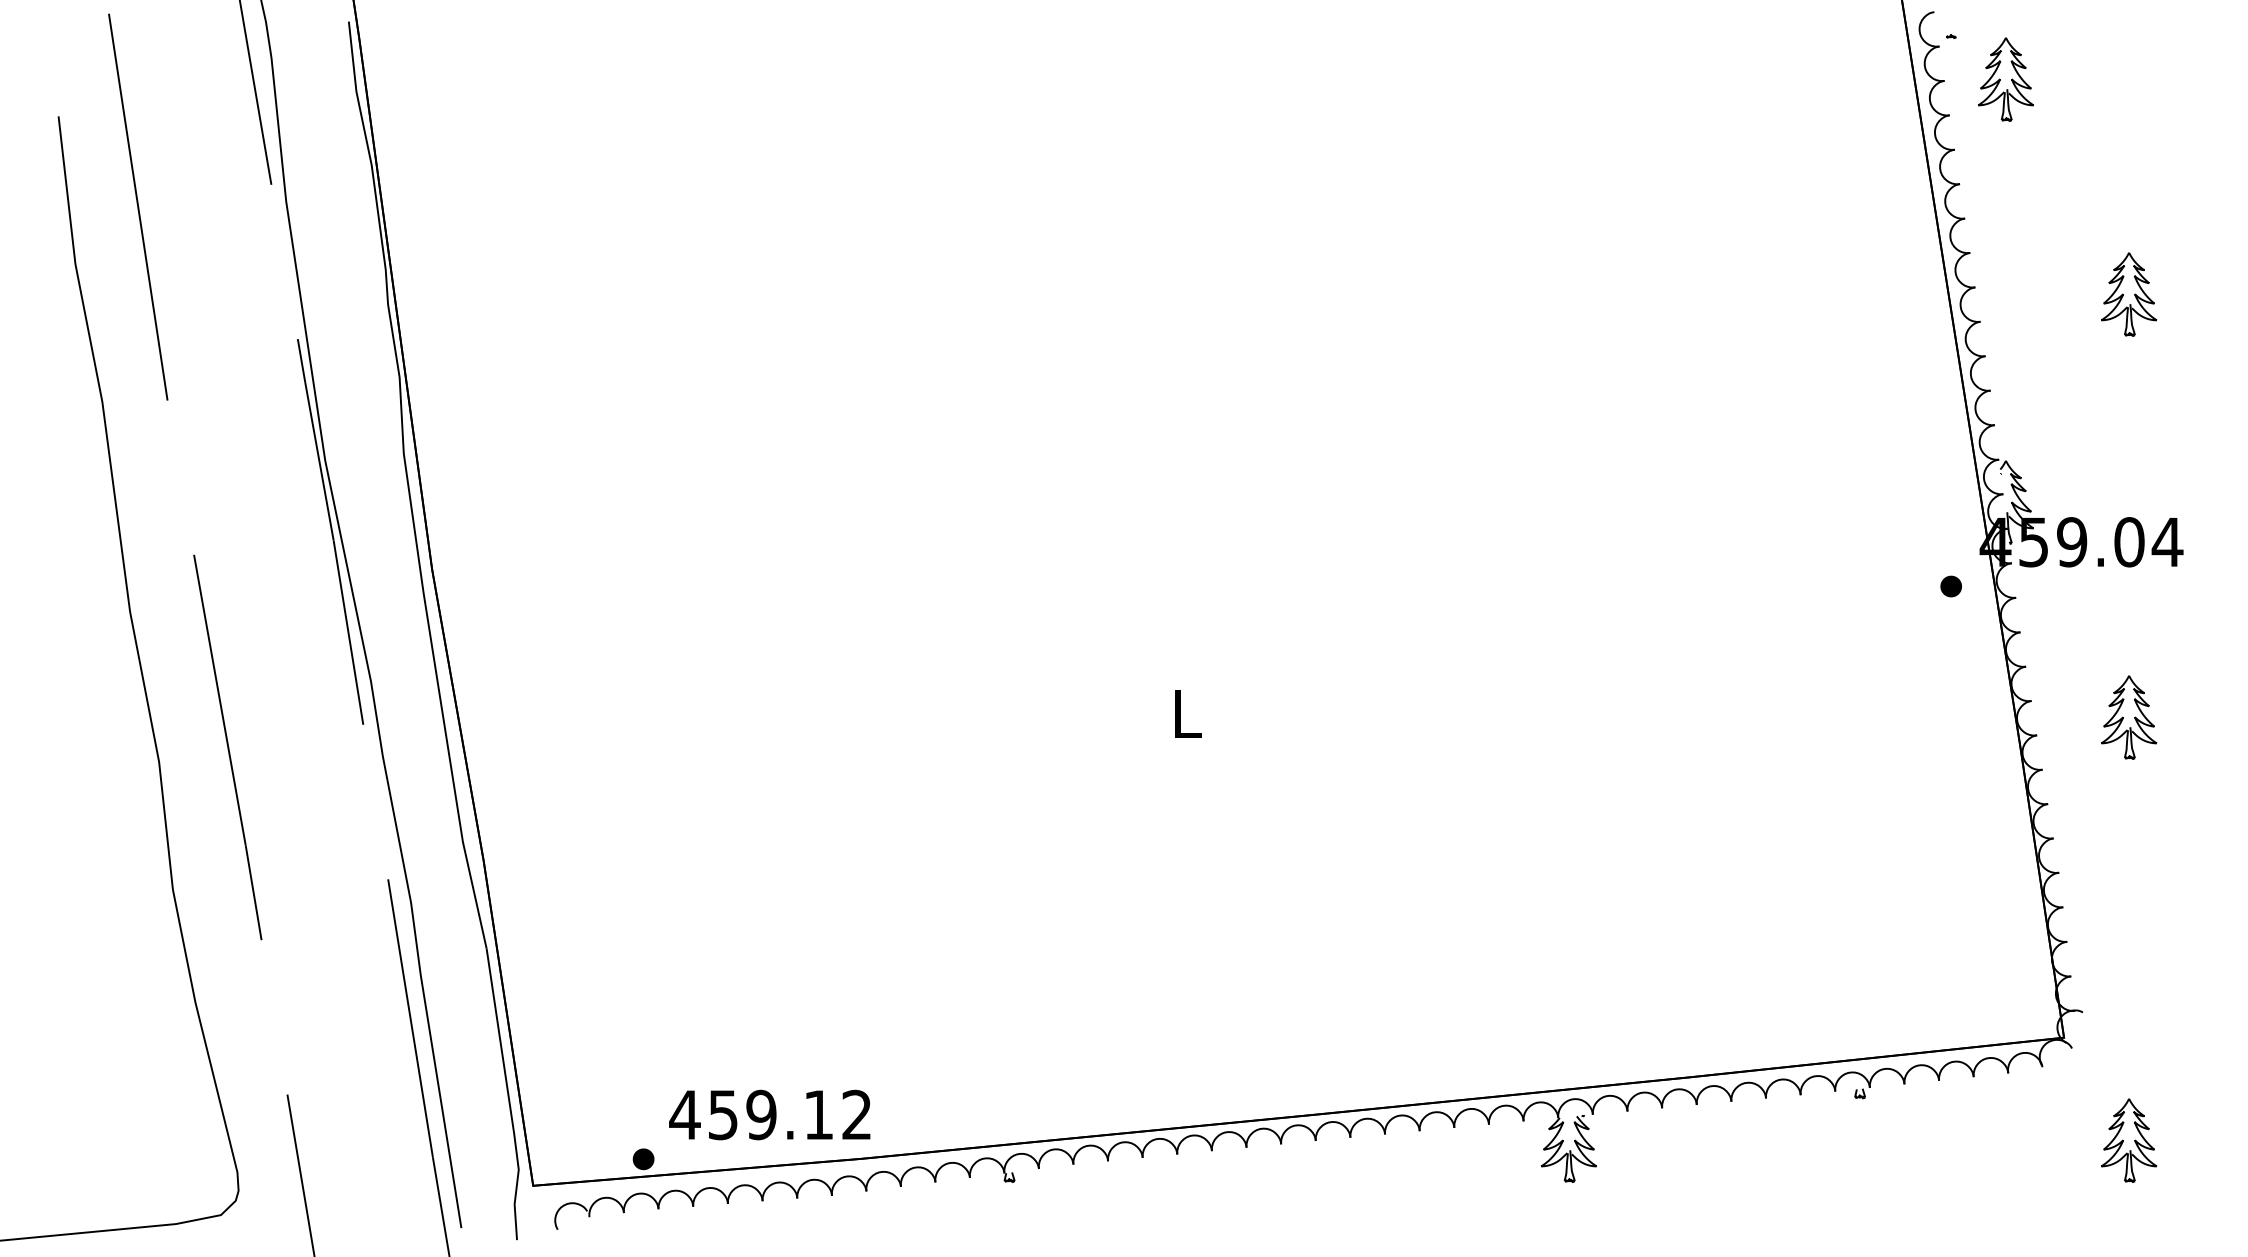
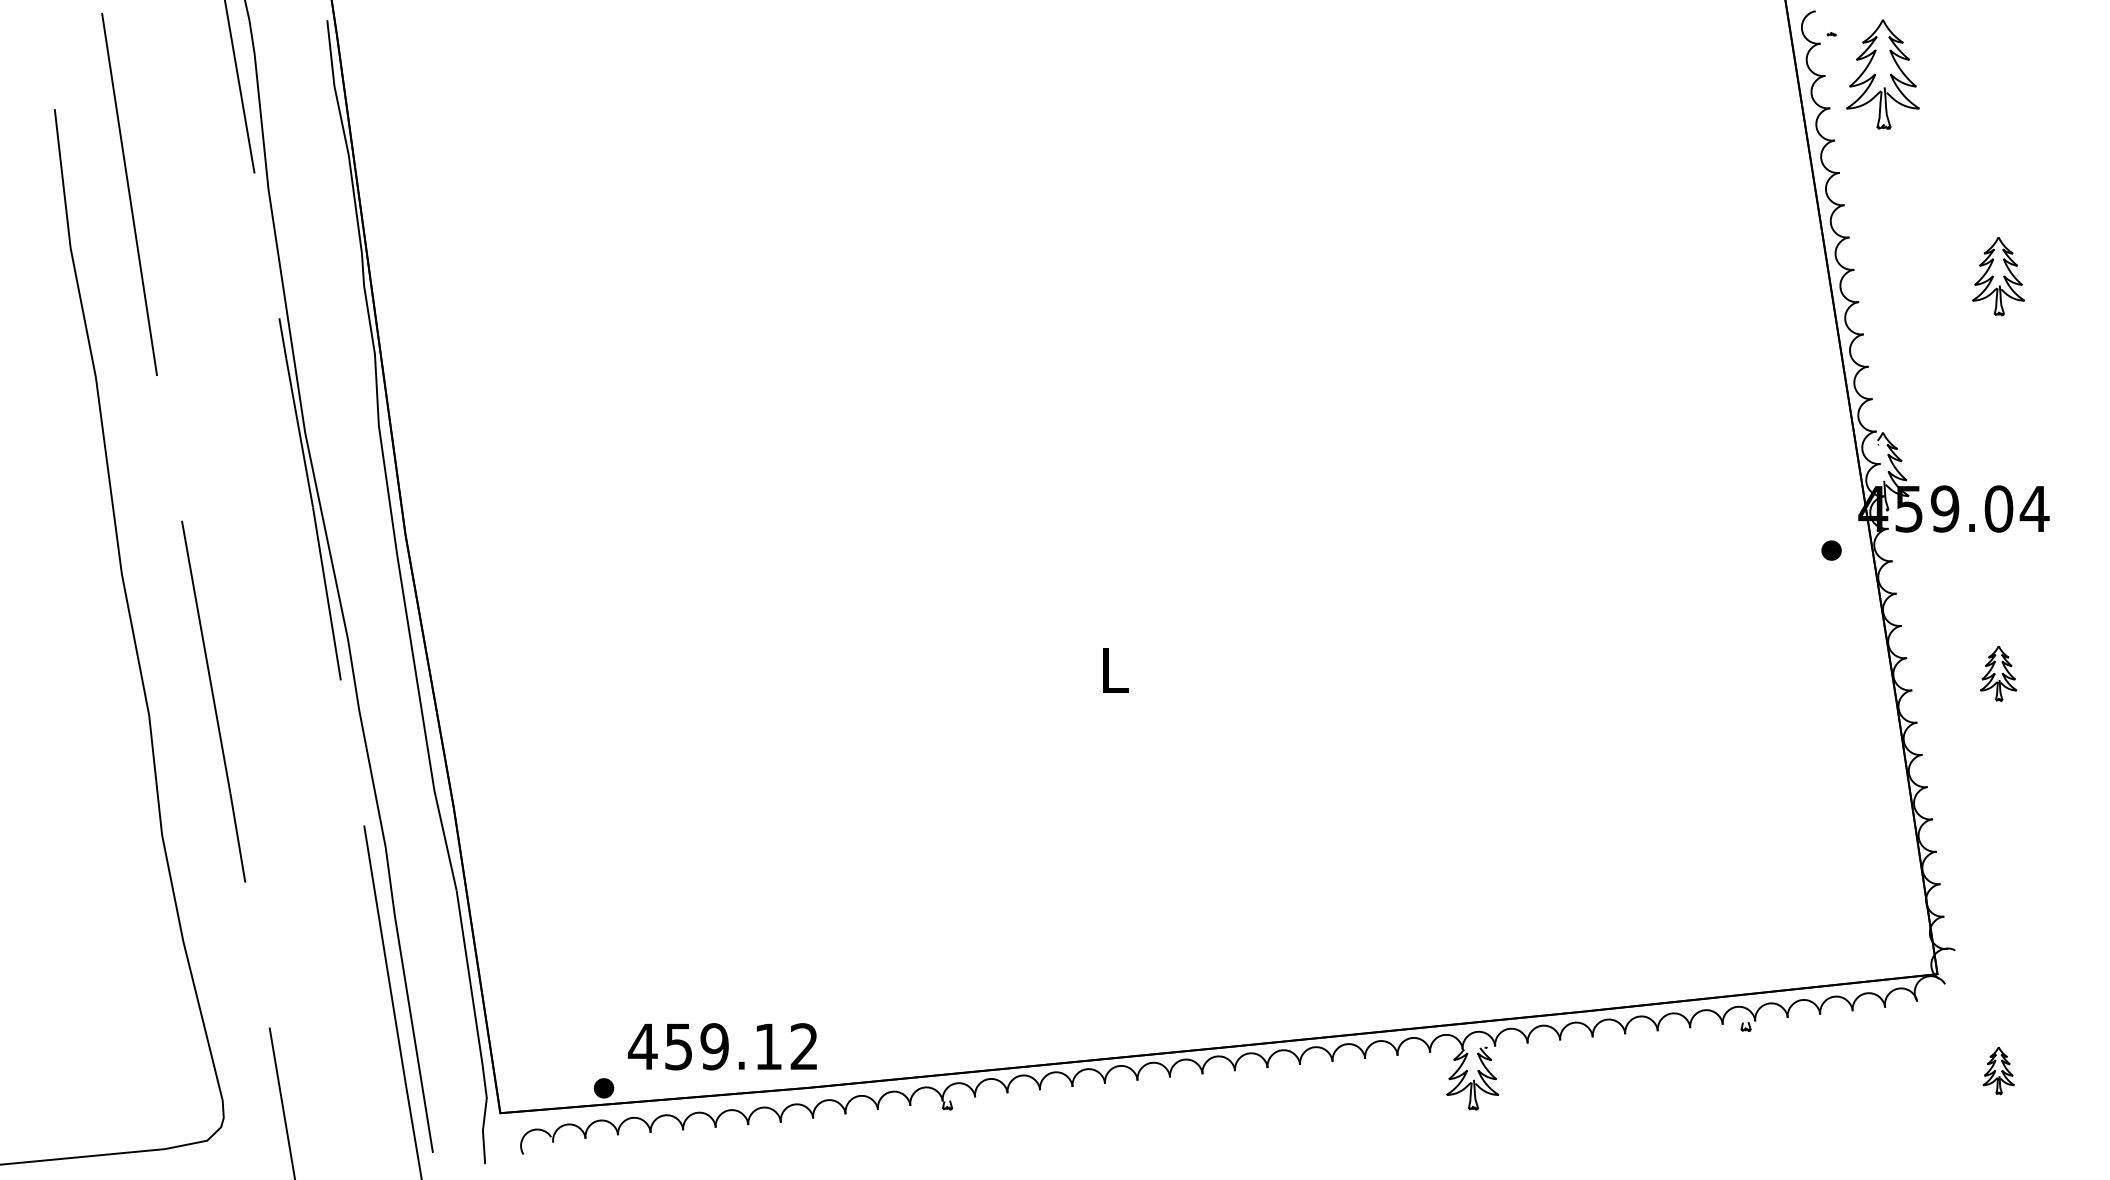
part: (2005, 79) -> (1882, 74), size x1.4
part: (2129, 717) -> (1998, 673), size x0.7
part: (2129, 1140) -> (1998, 1070), size x0.6

